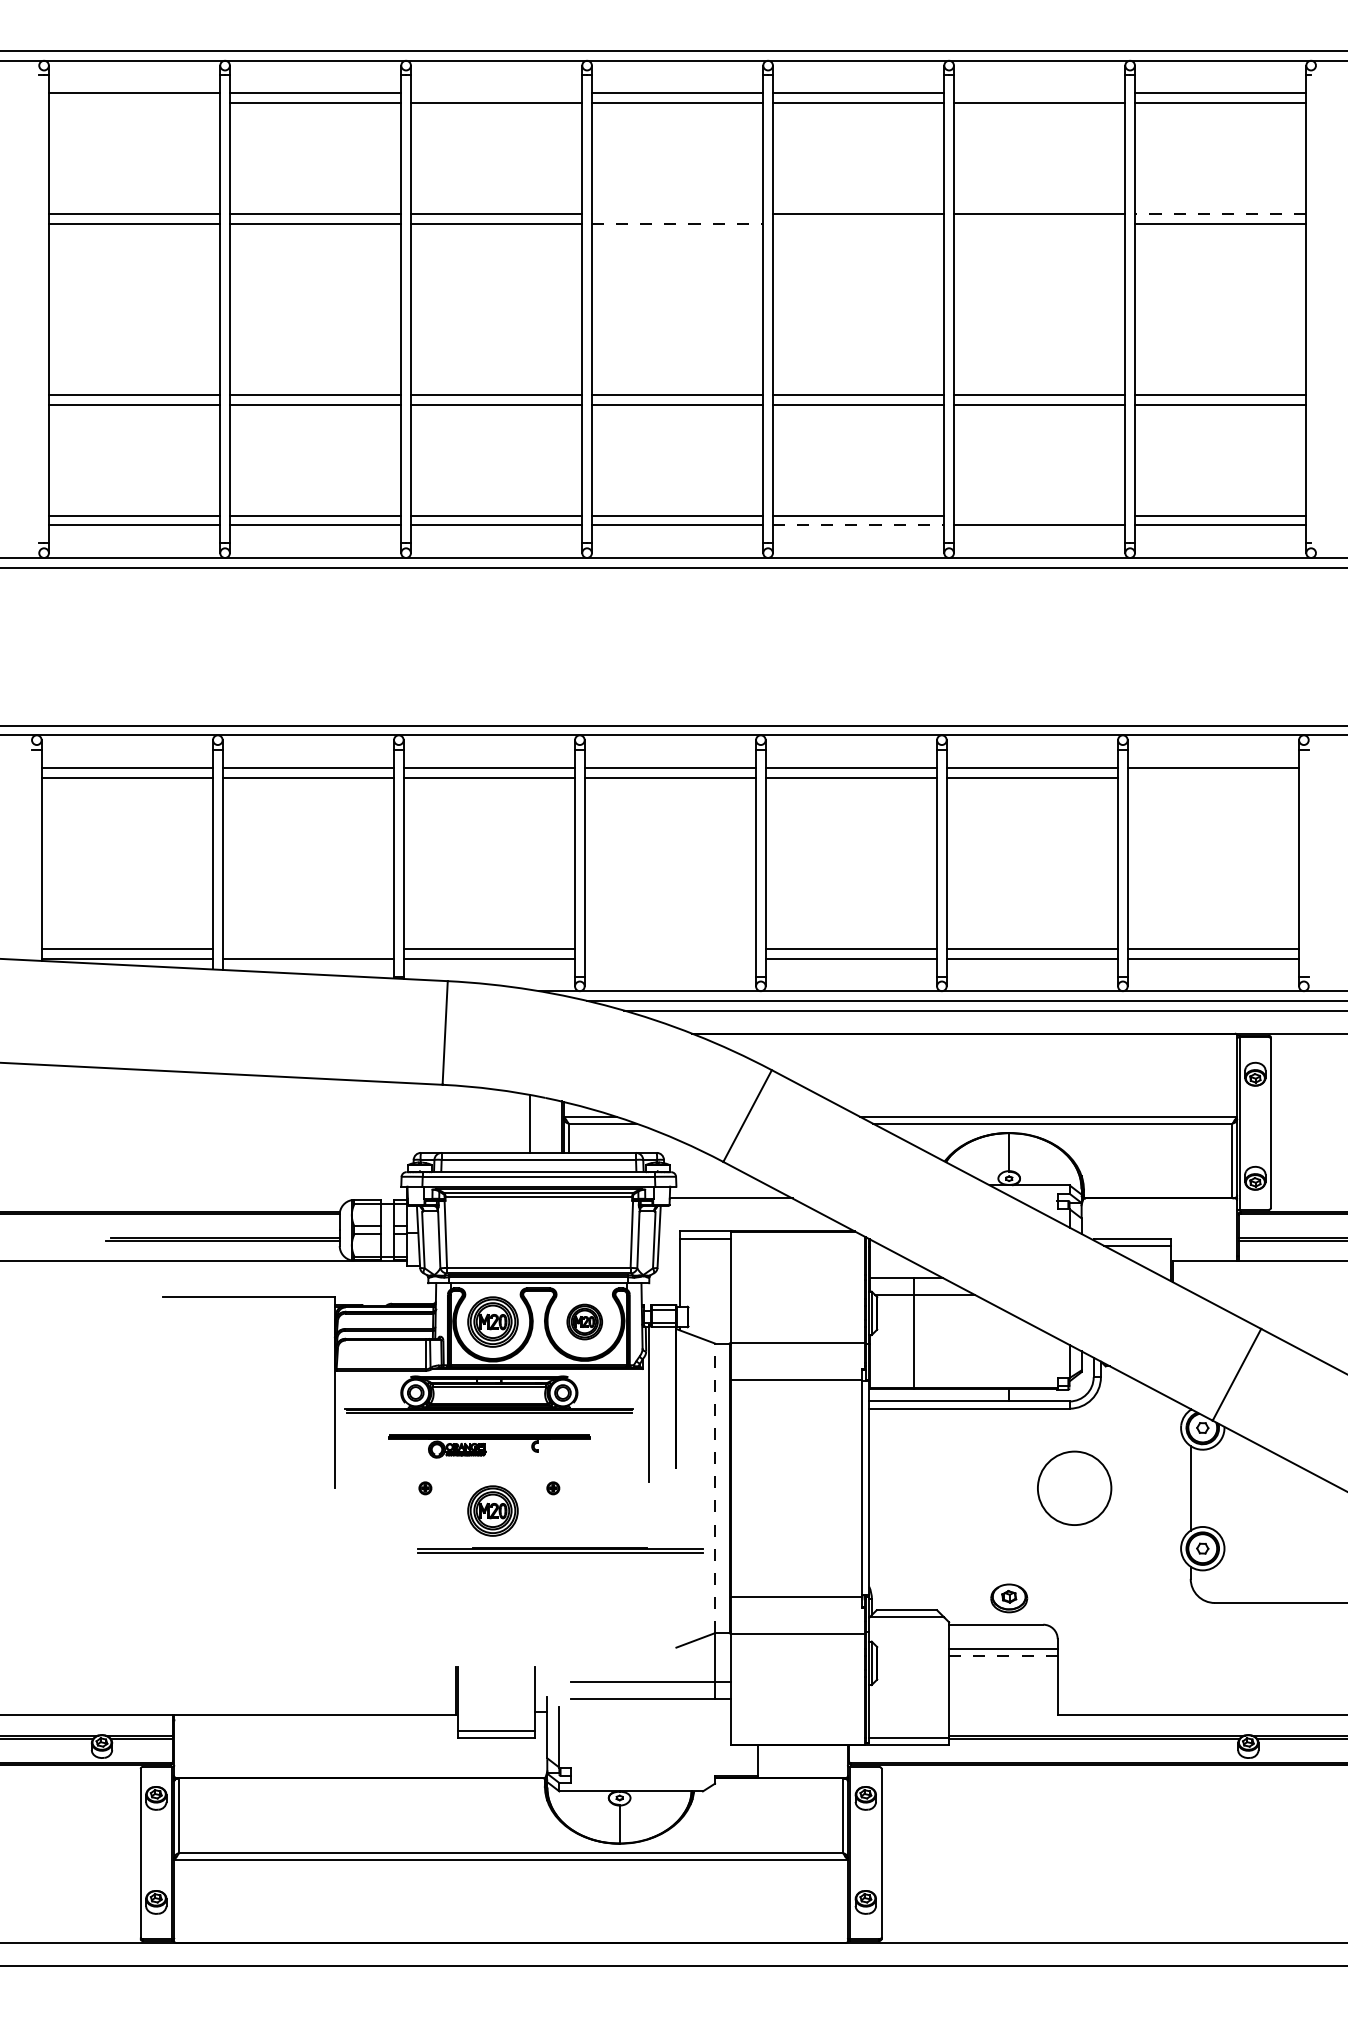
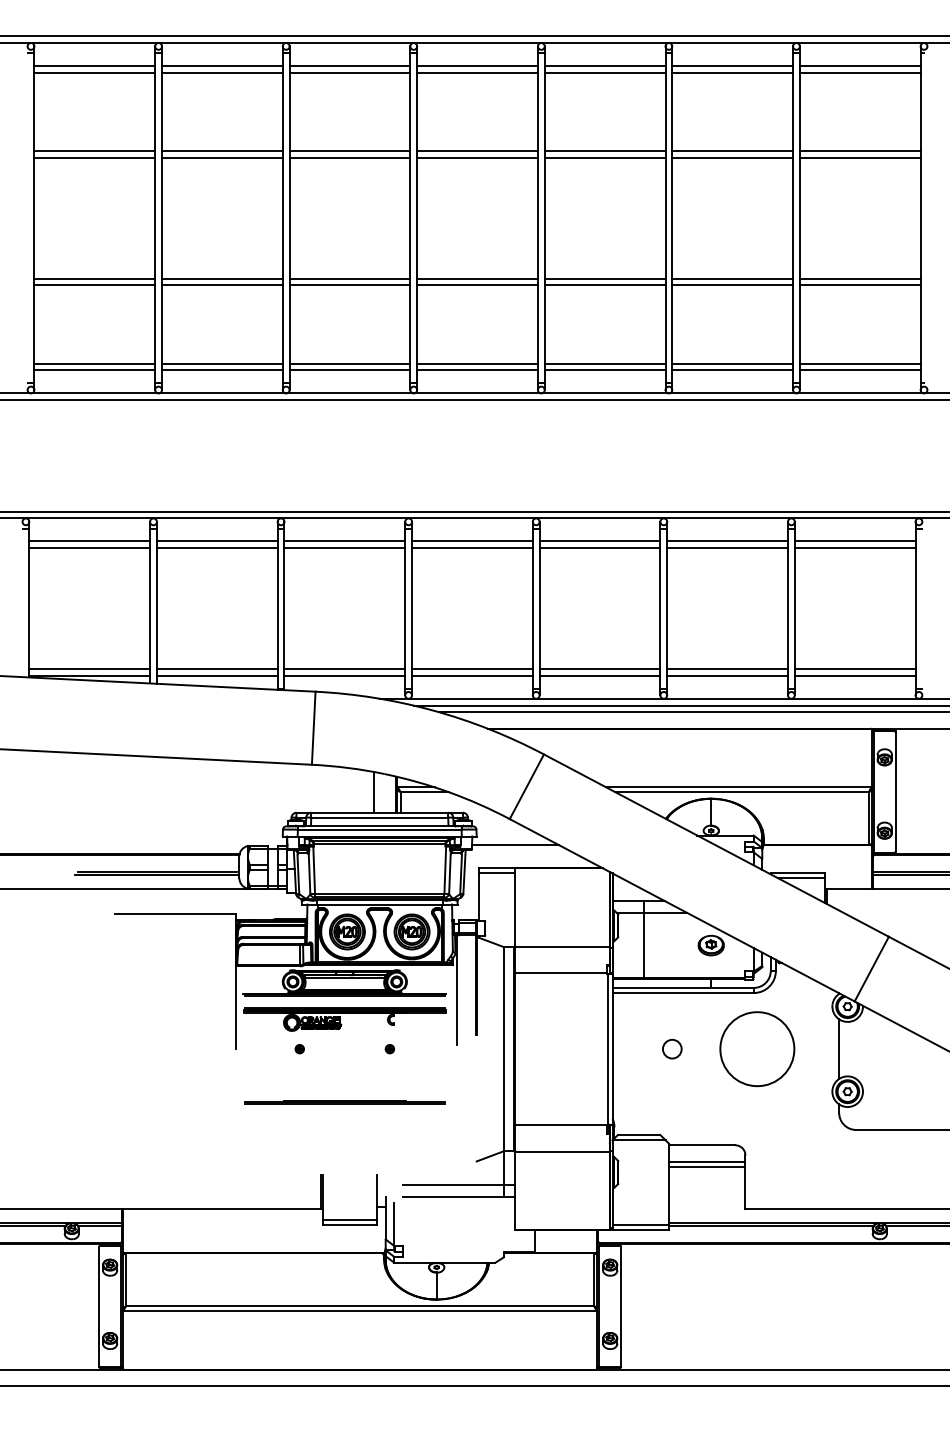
line: (496, 93) -> (349, 66), added
line: (1039, 93) -> (732, 66), added
line: (134, 103) -> (94, 73), added
line: (677, 214) -> (477, 151), added
line: (1220, 214) -> (860, 151), dashed -> solid
line: (677, 223) -> (477, 157), dashed -> solid
line: (858, 223) -> (605, 157), added
line: (1039, 223) -> (732, 157), added
line: (1039, 515) -> (732, 363), added
line: (858, 525) -> (605, 370), dashed -> solid
line: (1213, 777) -> (855, 548), added
line: (308, 948) -> (217, 668), added
line: (670, 948) -> (472, 668), added
line: (670, 958) -> (472, 675), added
part: (584, 1321) -> (411, 931), size x1.43
part: (489, 1446) -> (344, 1019), size x1.43
circle: (1074, 1487) -> (757, 1048), size x1.43
line: (715, 1488) -> (504, 1049), dashed -> solid
circle: (953, 1488) -> (671, 1049), added
part: (492, 1510) -> (347, 1064), removed
part: (560, 1550) -> (344, 1102), moved
part: (1009, 1598) -> (711, 945), moved
line: (1003, 1655) -> (707, 1166), dashed -> solid

